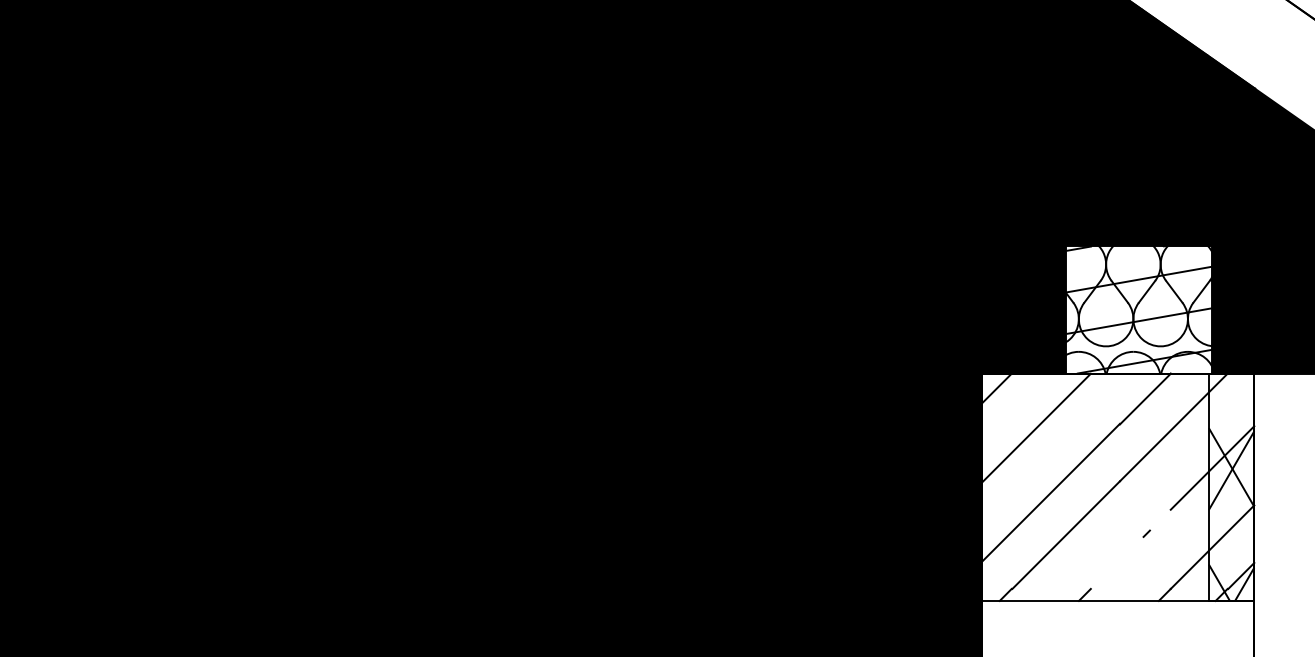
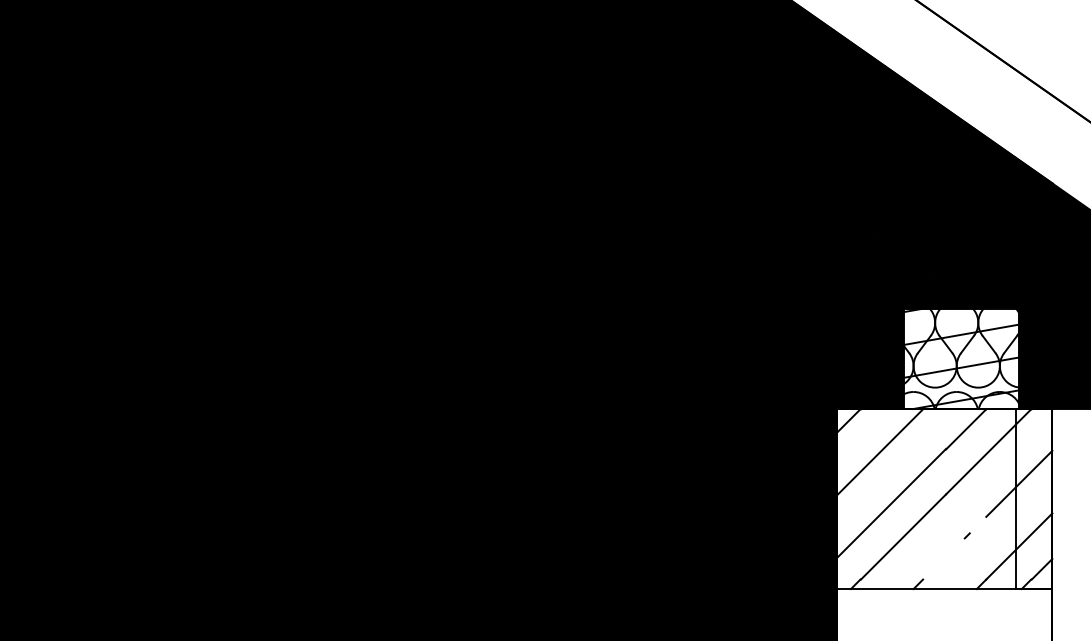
hatch: (1231, 487) -> (1034, 499), removed

